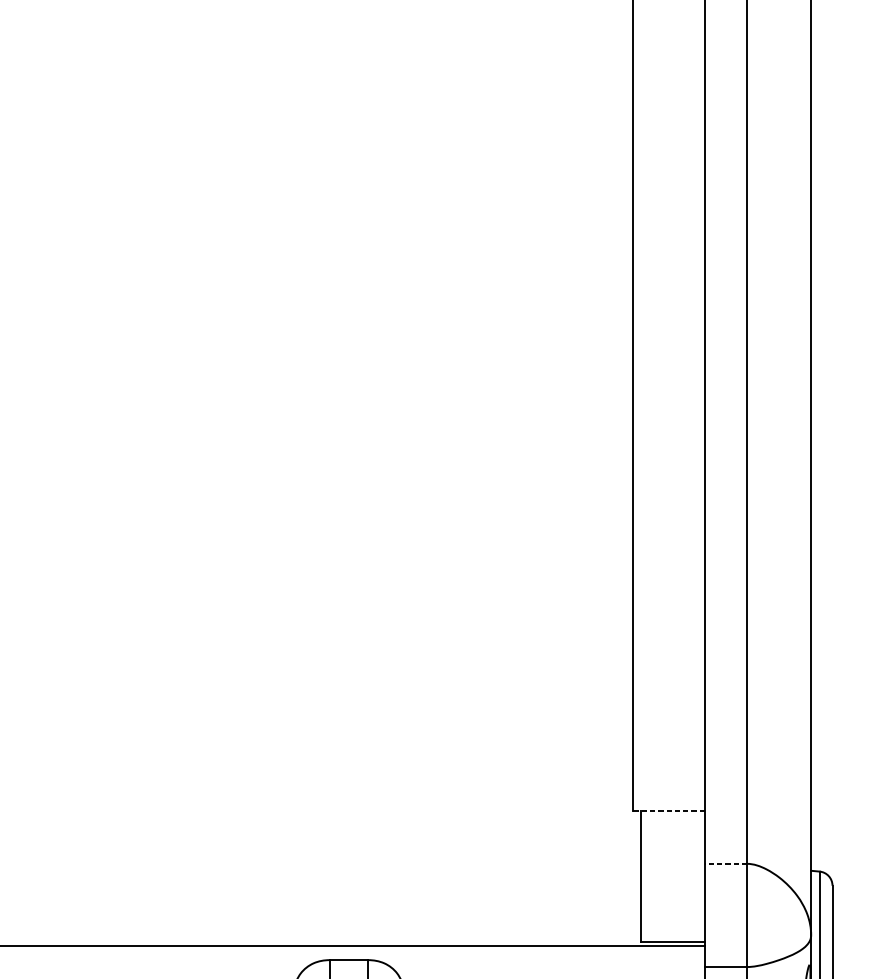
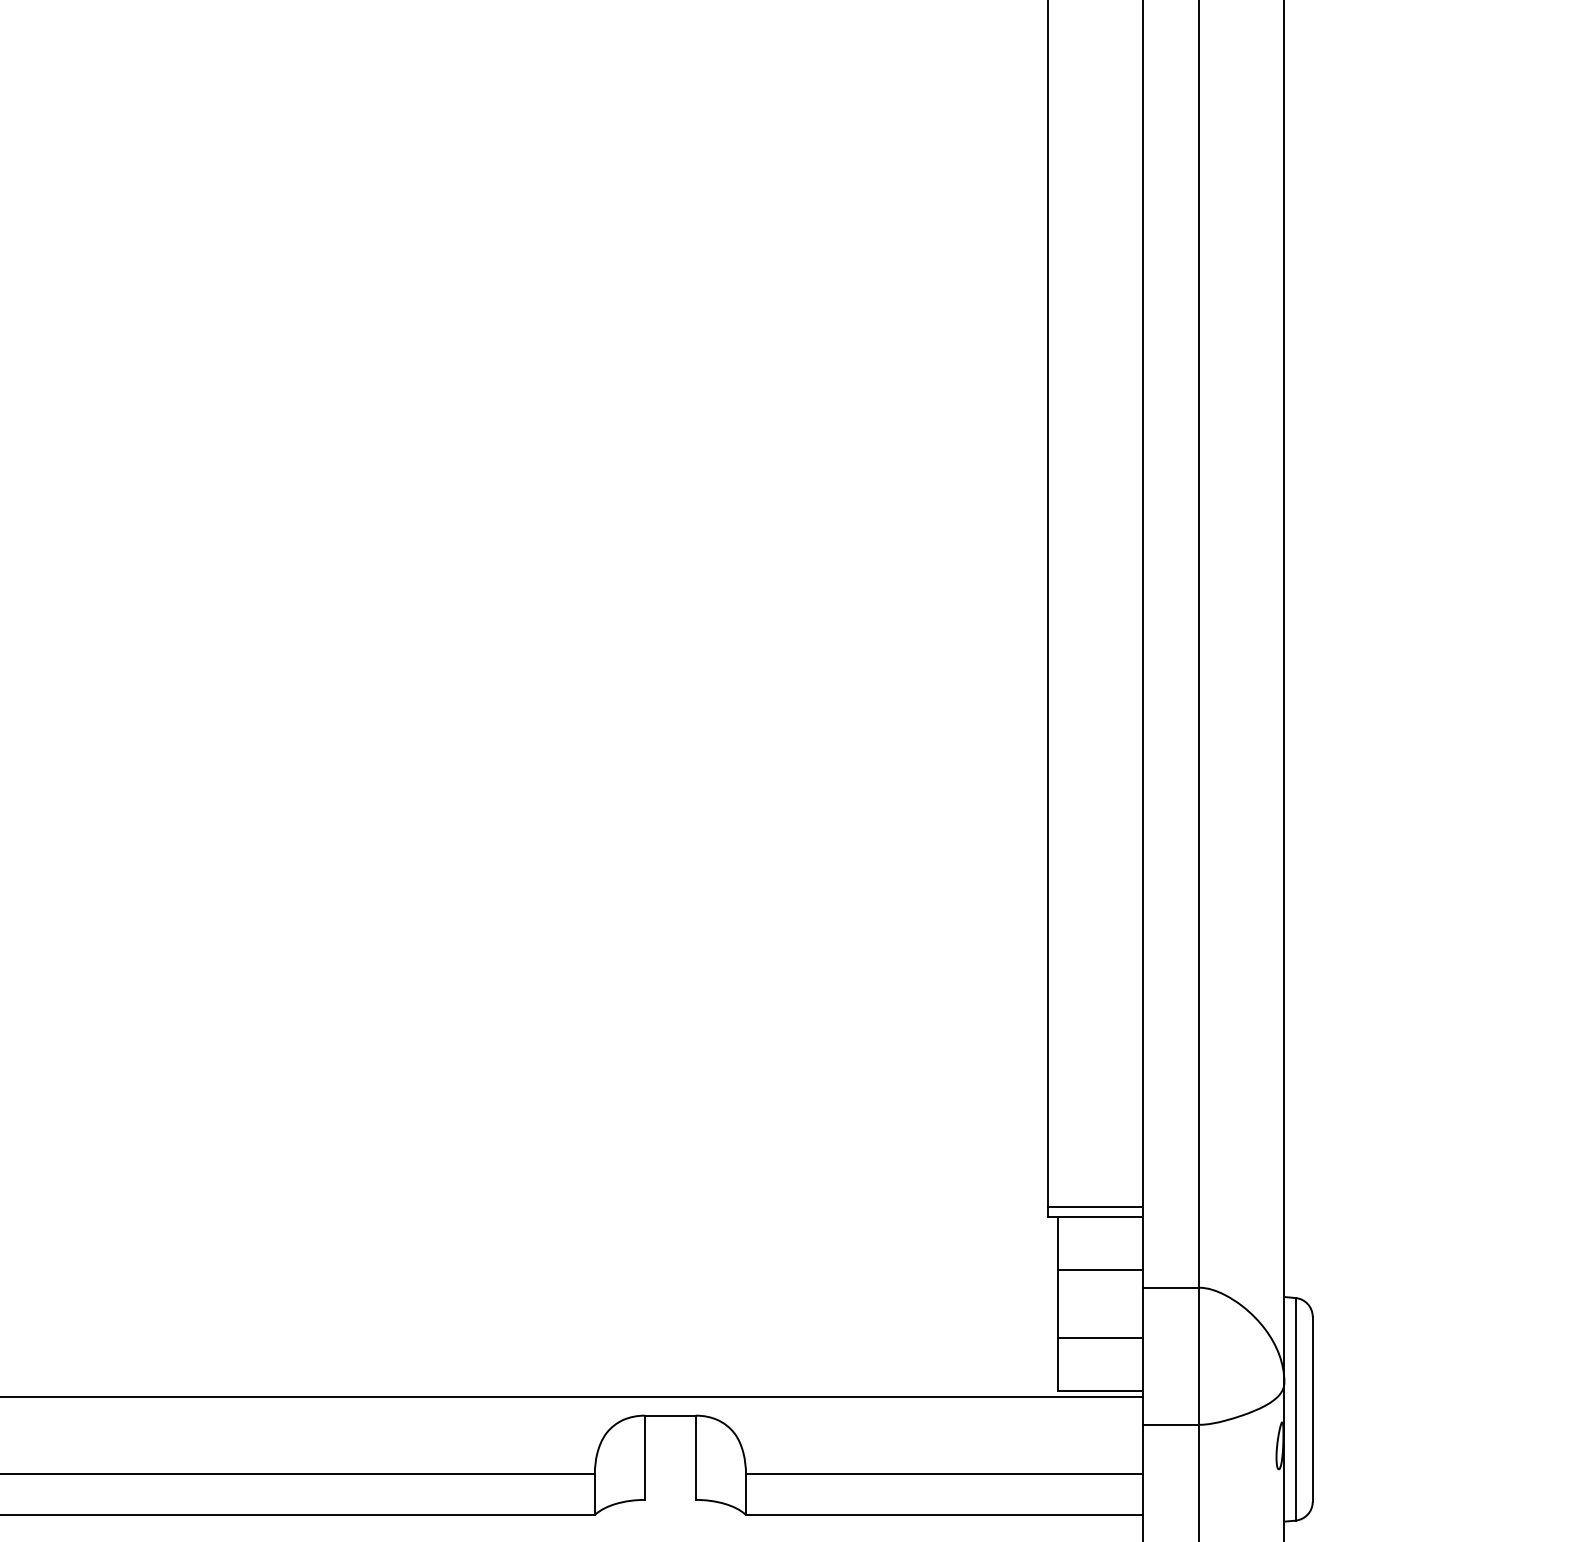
line: (668, 802) -> (1095, 1206), added
line: (669, 810) -> (1096, 1216), dashed -> solid
line: (671, 850) -> (1099, 1269), added
line: (725, 863) -> (1170, 1287), dashed -> solid
line: (671, 902) -> (1099, 1338), added

